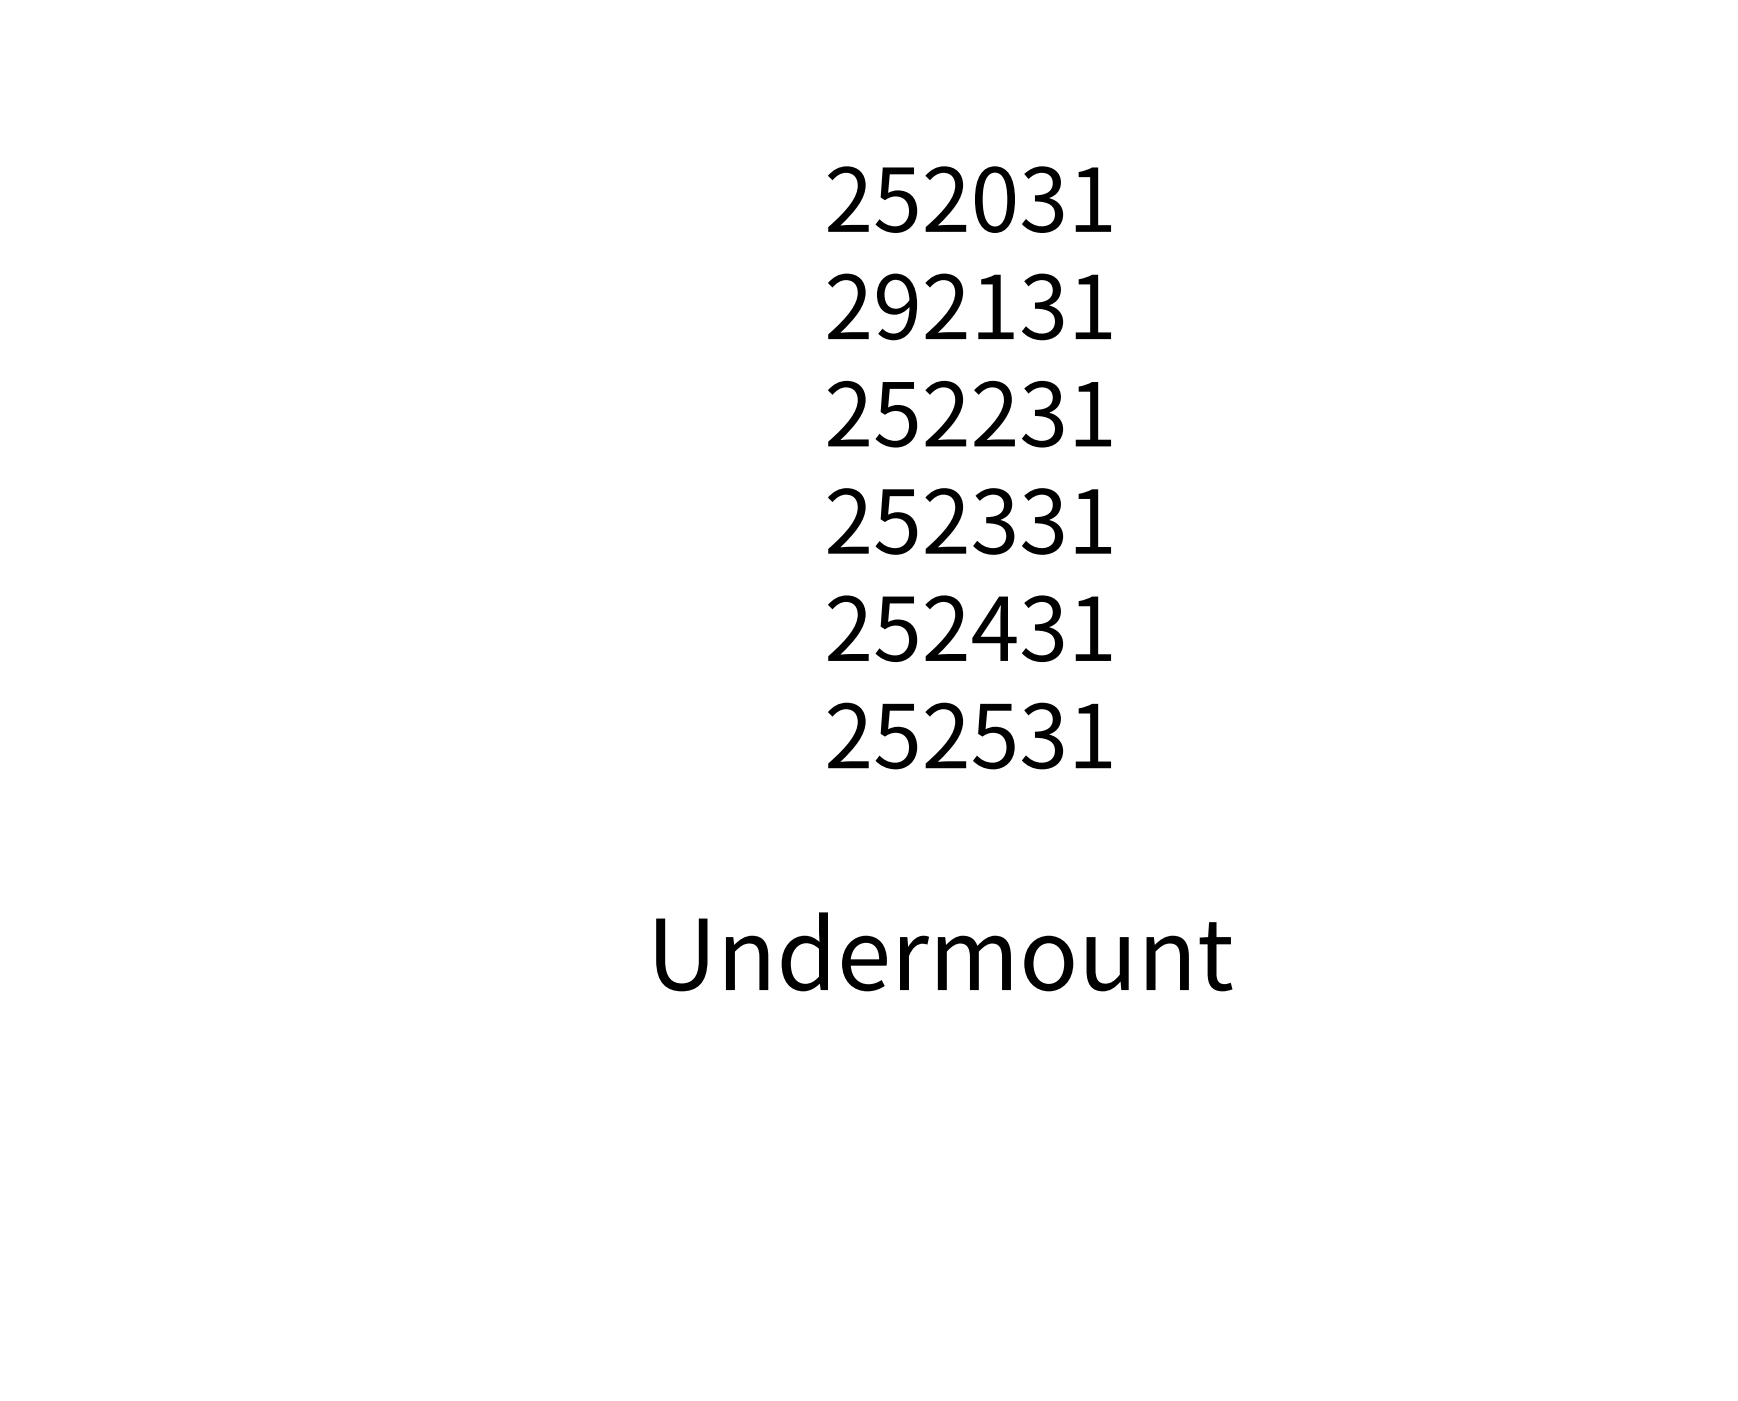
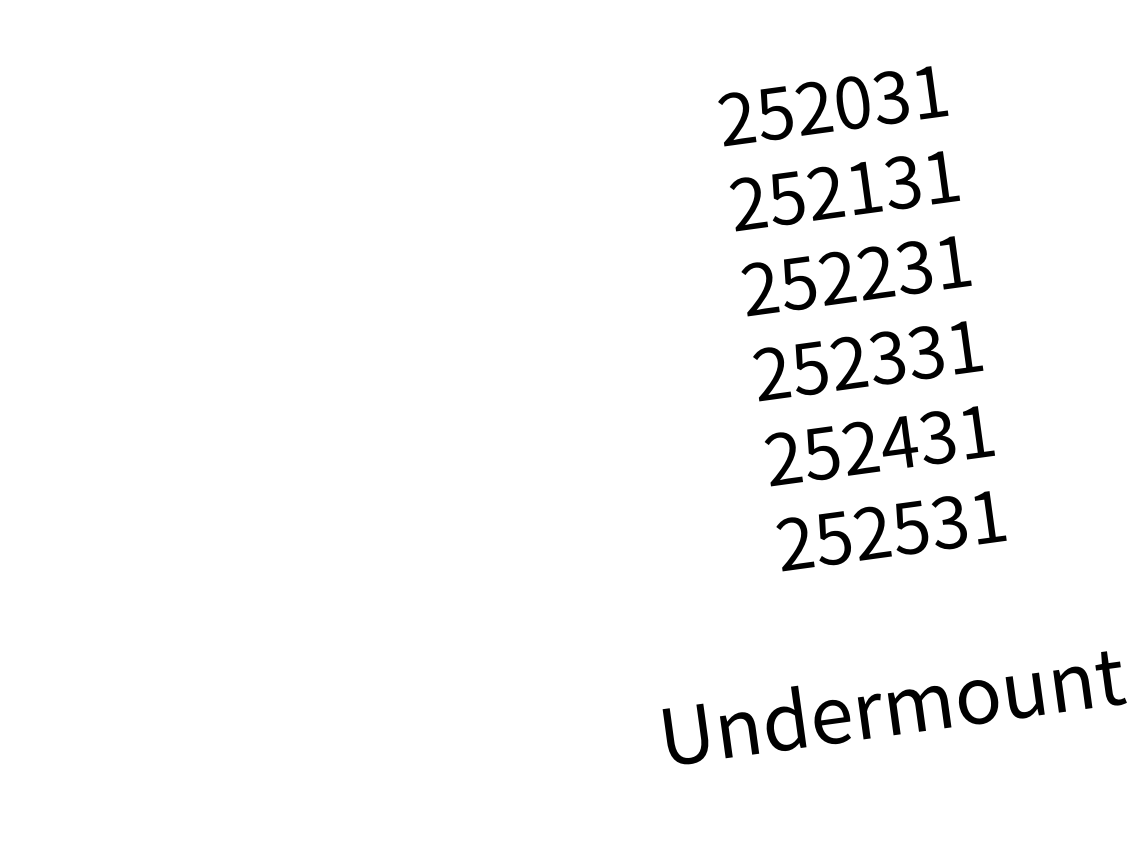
text: (896, 306) -> (786, 198), 292131 -> 252131

